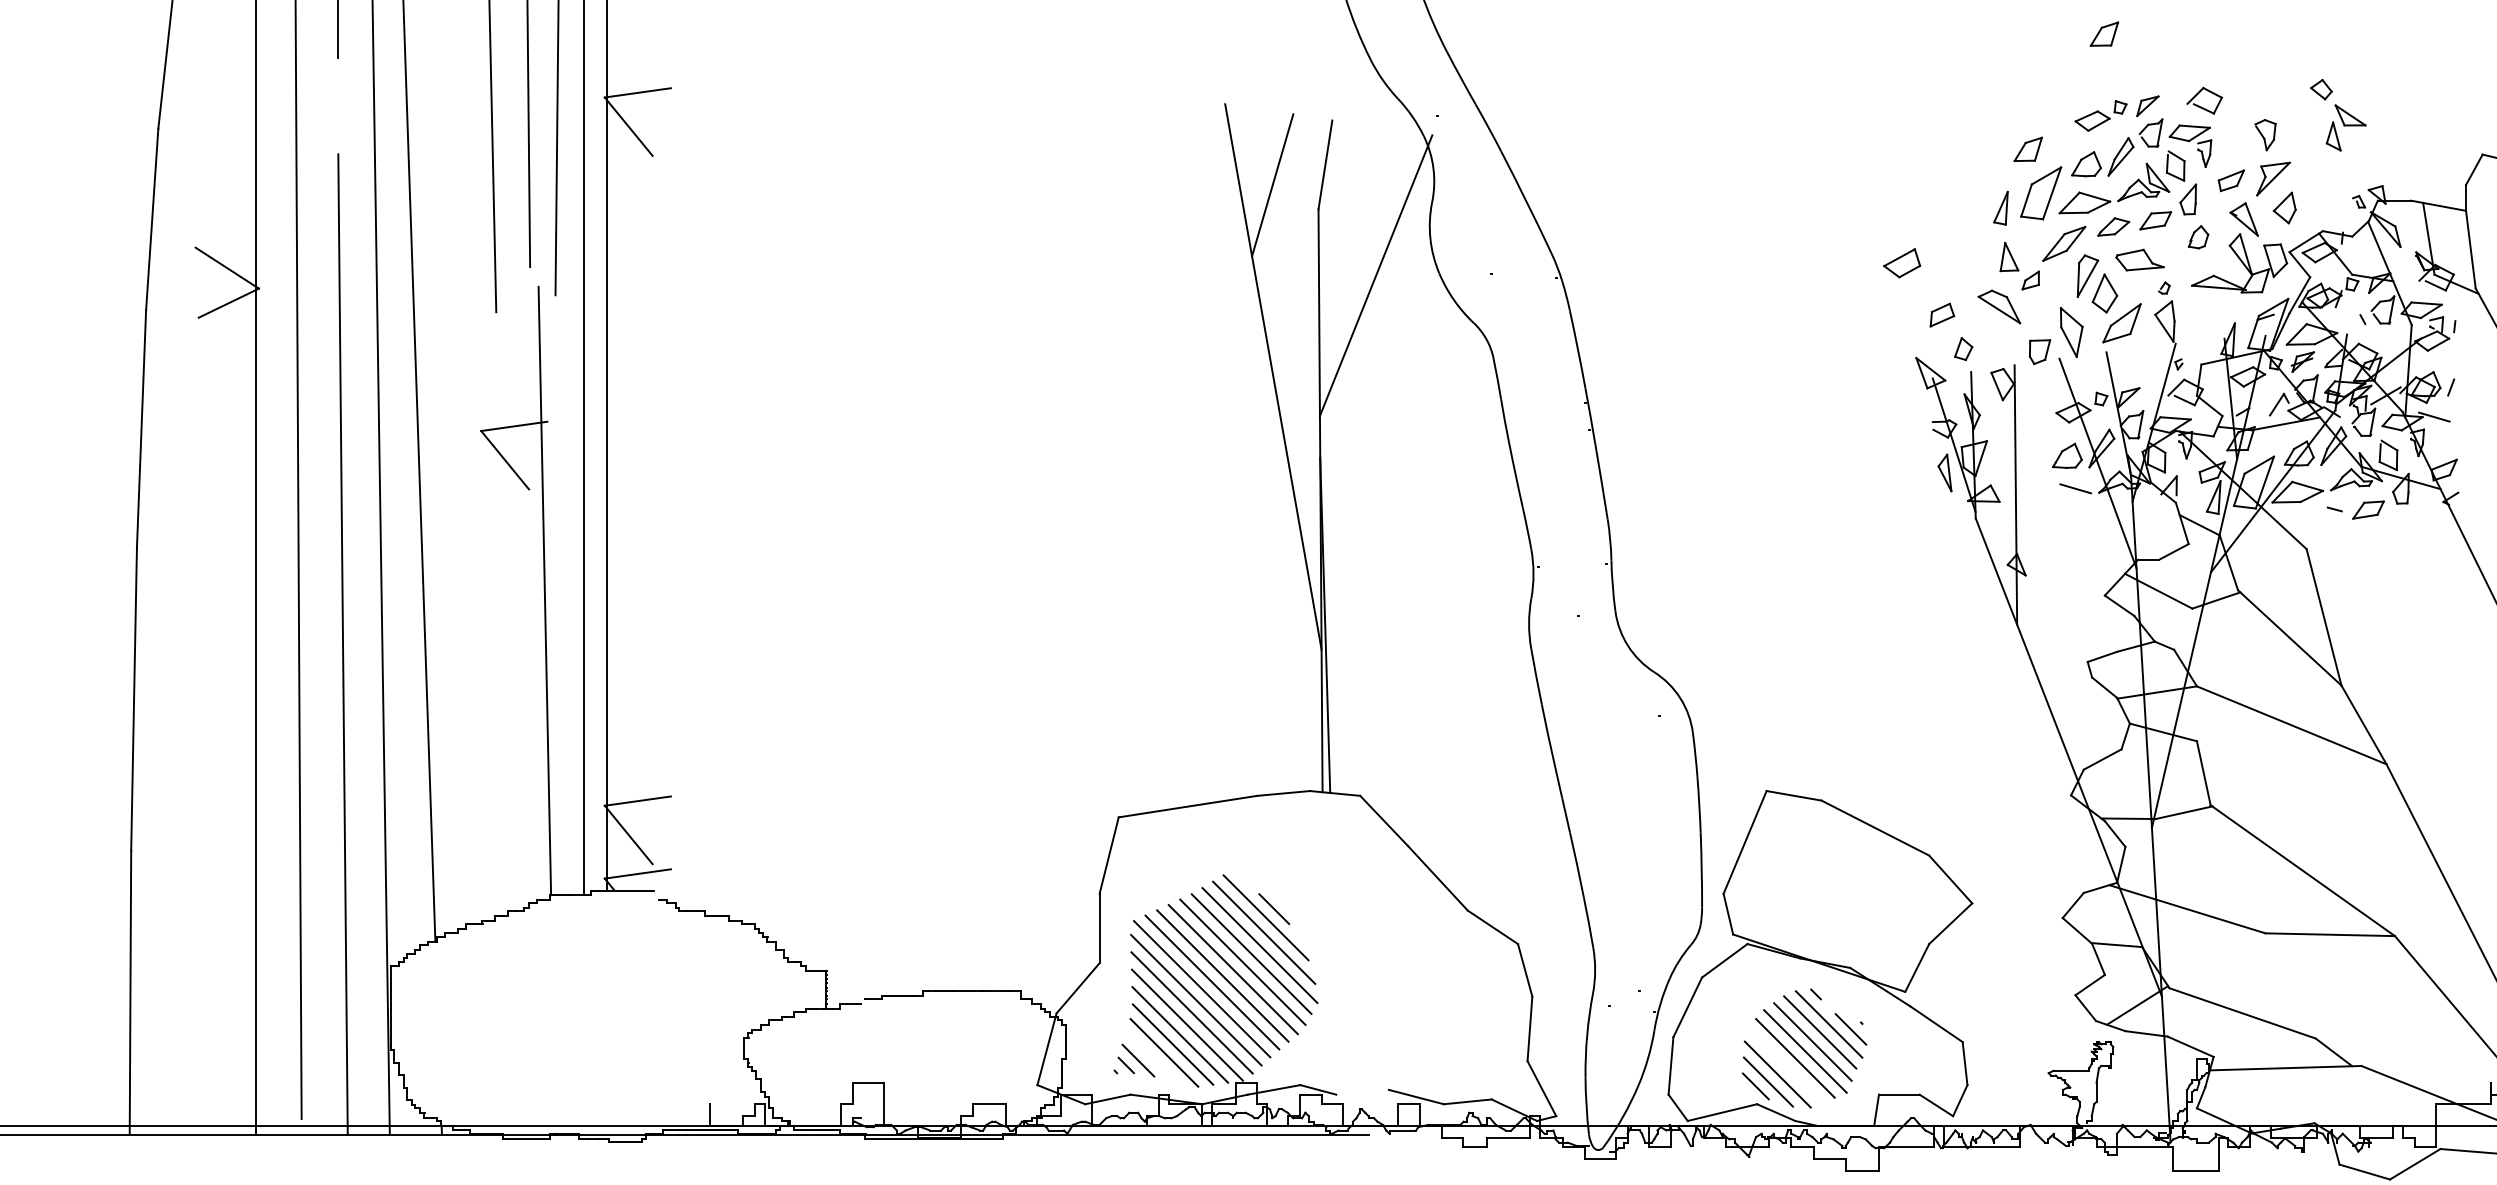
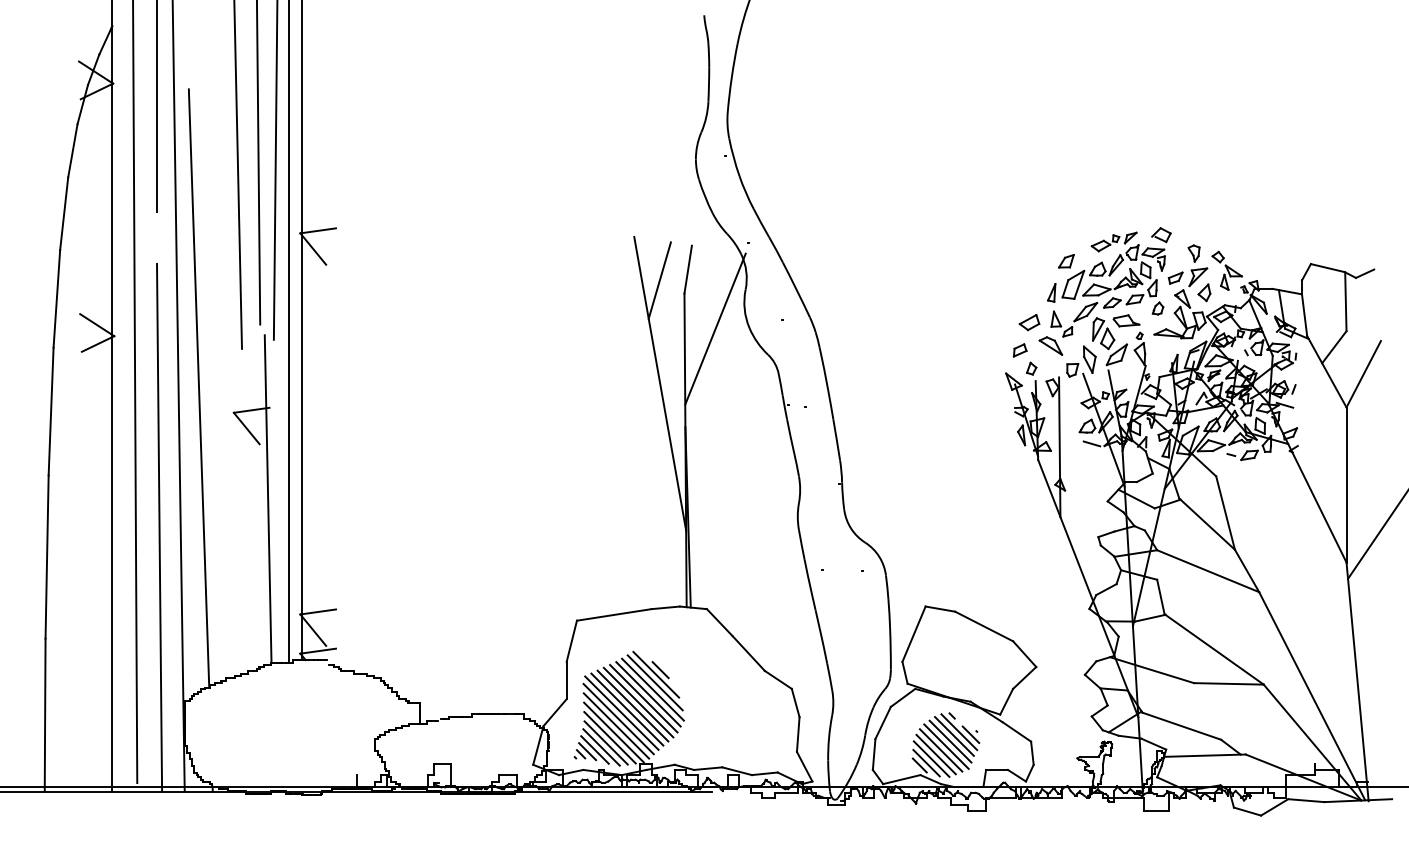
part: (2104, 34) -> (1107, 199), removed
part: (2336, 114) -> (1226, 270), moved
part: (1902, 263) -> (1029, 322), moved
line: (1151, 1056) -> (594, 749), added
line: (1784, 1065) -> (935, 754), added
line: (1363, 1091) -> (708, 768), added

